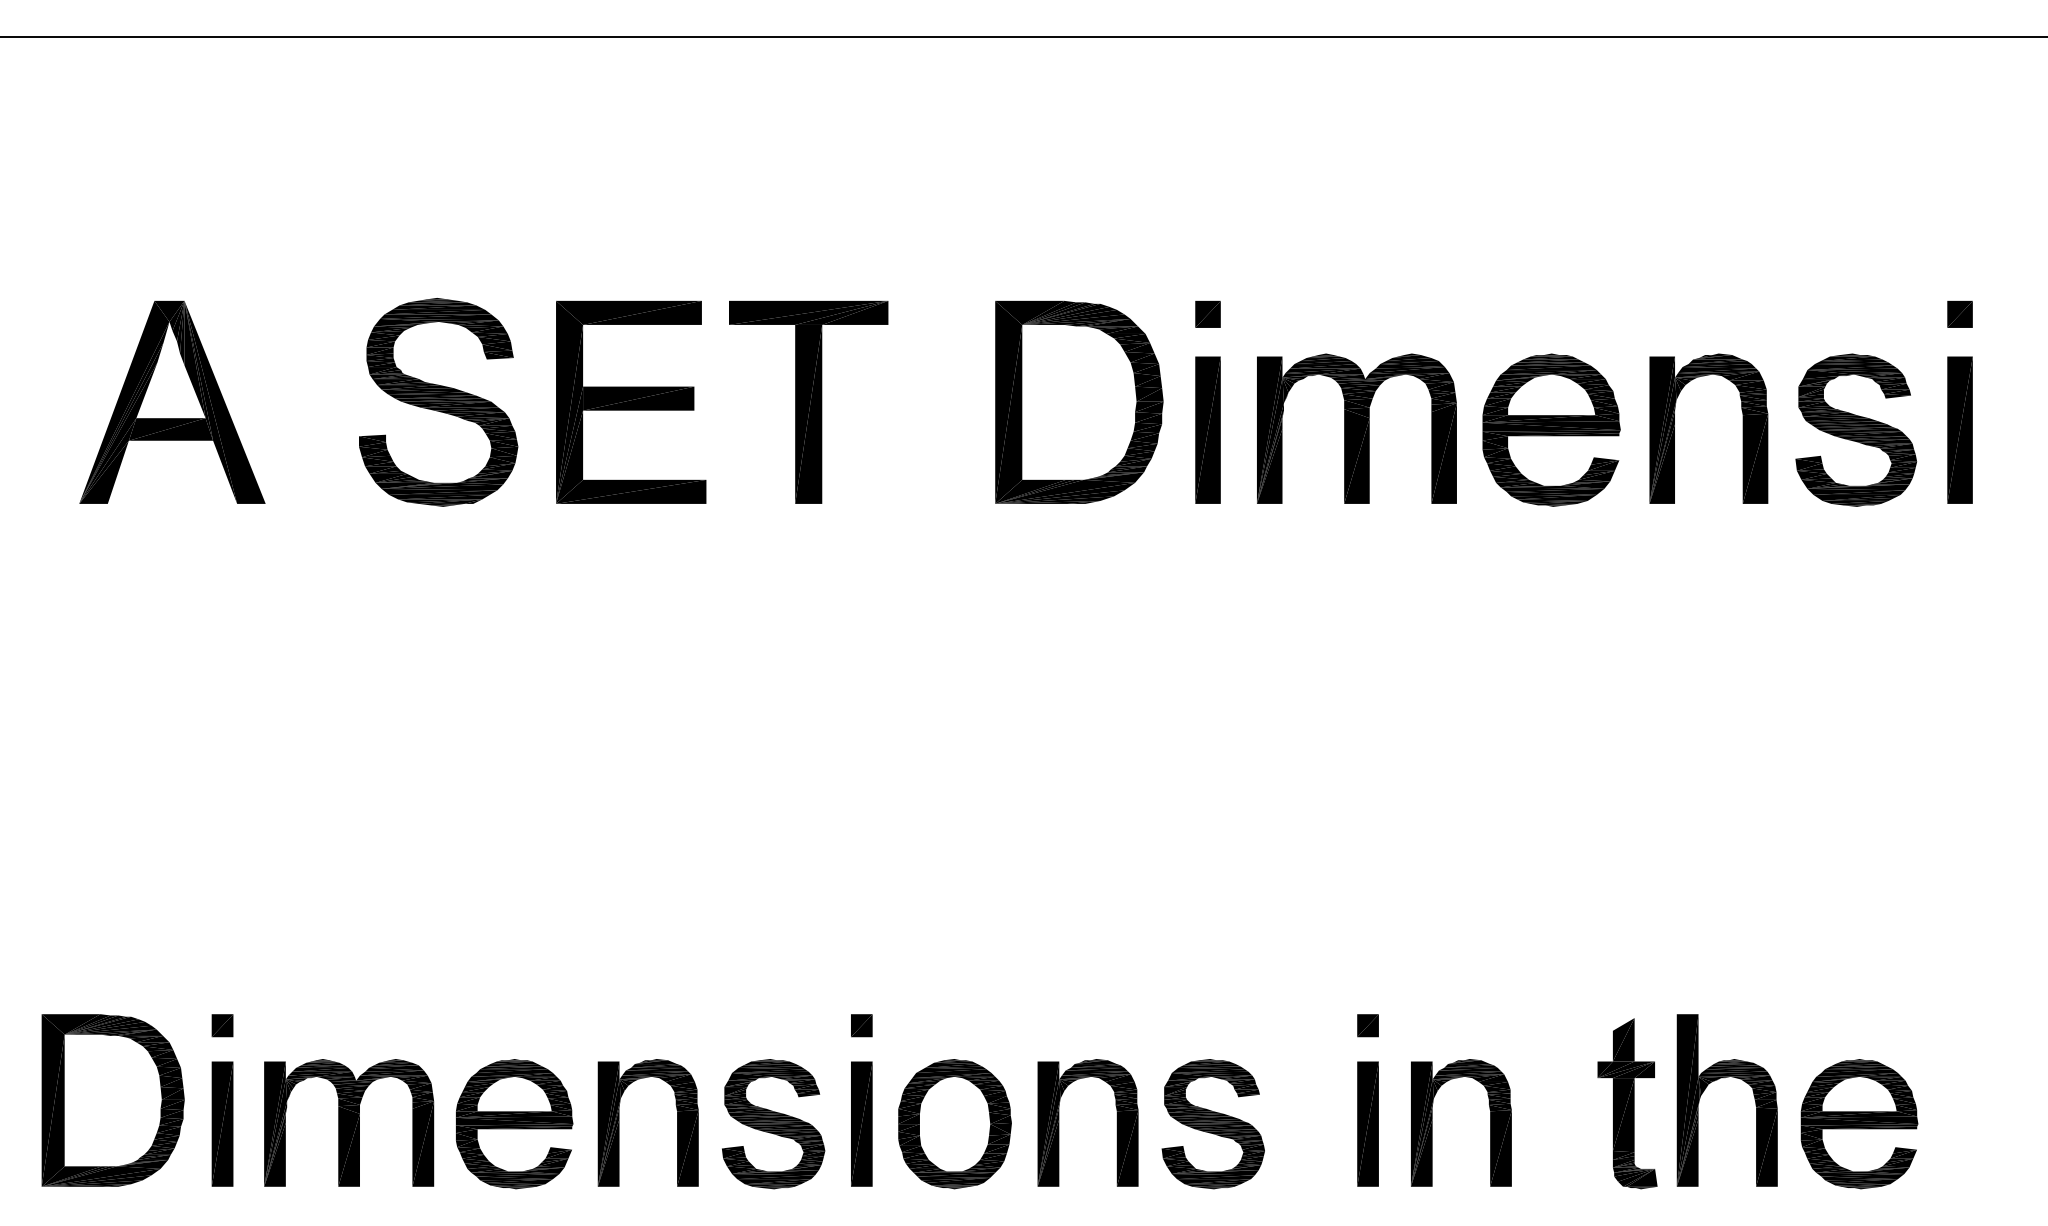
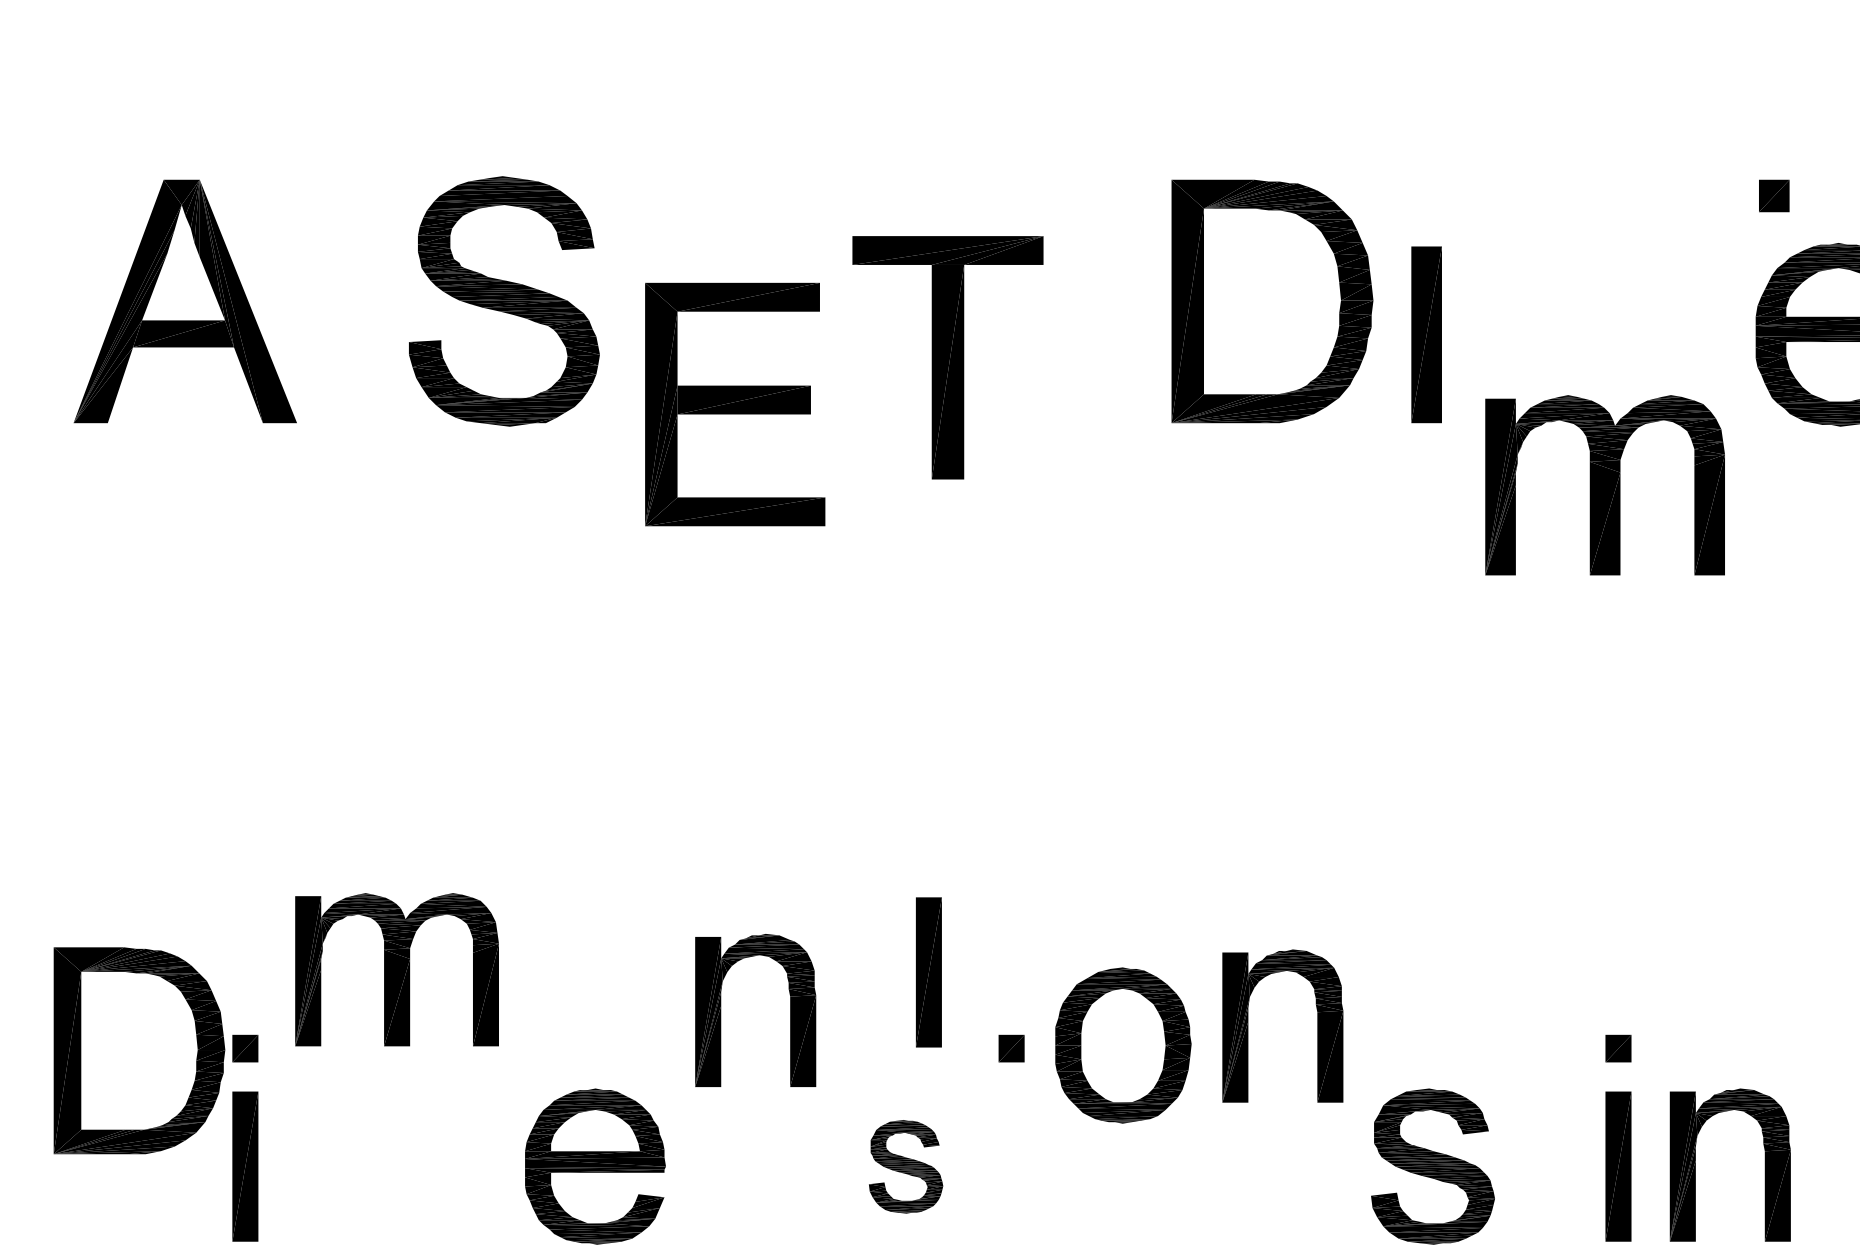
part: (1207, 313) -> (1773, 194), moved
part: (631, 401) -> (735, 403), moved
part: (808, 401) -> (947, 356), moved
part: (1356, 428) -> (1604, 484), moved
part: (112, 1100) -> (138, 1050), moved
part: (349, 1122) -> (397, 969), moved
part: (619, 1122) -> (721, 1010), moved
part: (1059, 1122) -> (1248, 1025), moved
part: (861, 1123) -> (928, 971), moved
part: (773, 1124) -> (905, 1167), size x0.6
part: (954, 1124) -> (1122, 1045), moved

